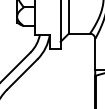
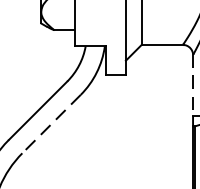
line: (95, 54) -> (193, 85), solid -> dashed
line: (22, 74) -> (51, 124), solid -> dashed

